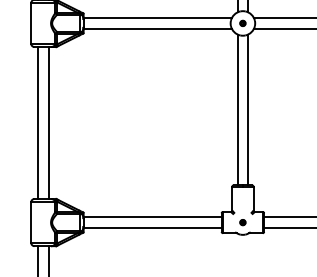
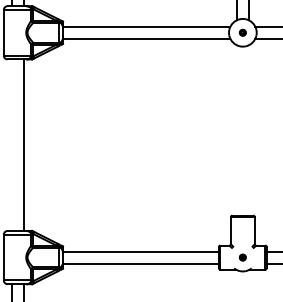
line: (237, 109) -> (236, 129), removed
line: (248, 109) -> (249, 129), removed
line: (38, 123) -> (12, 145), removed

